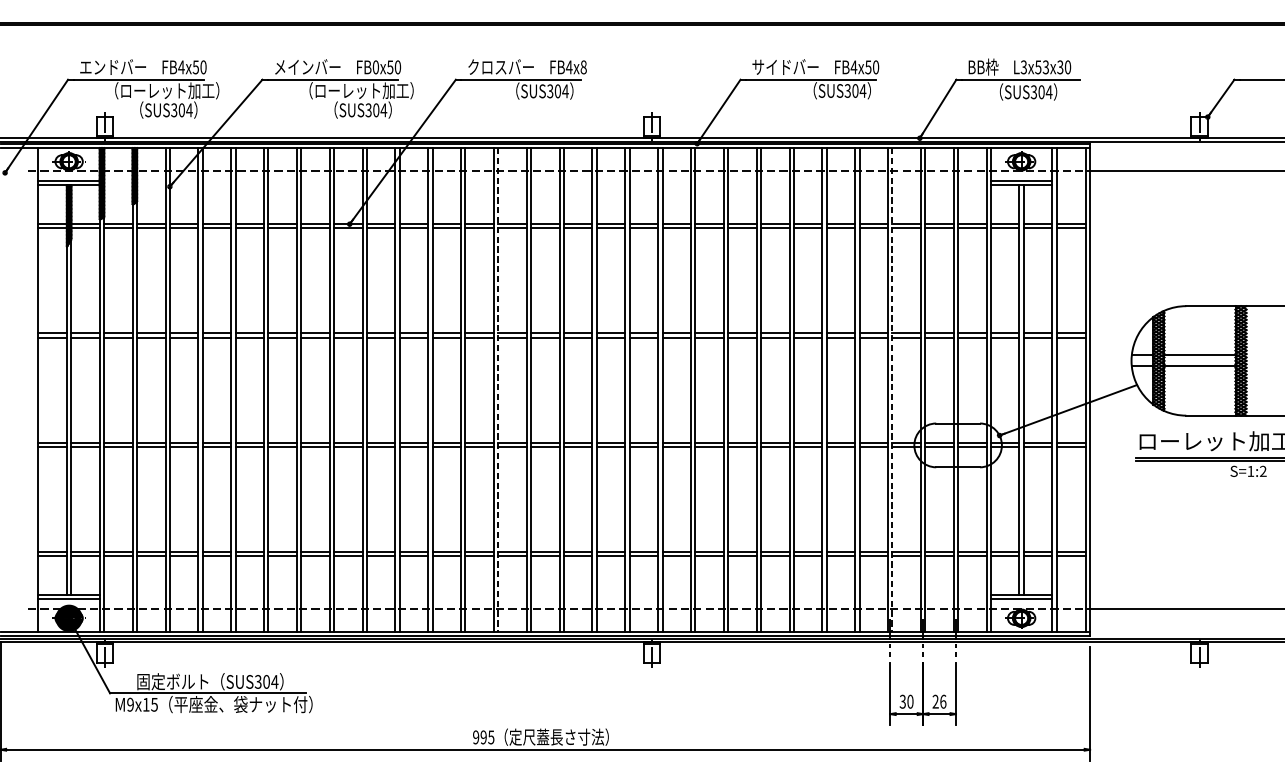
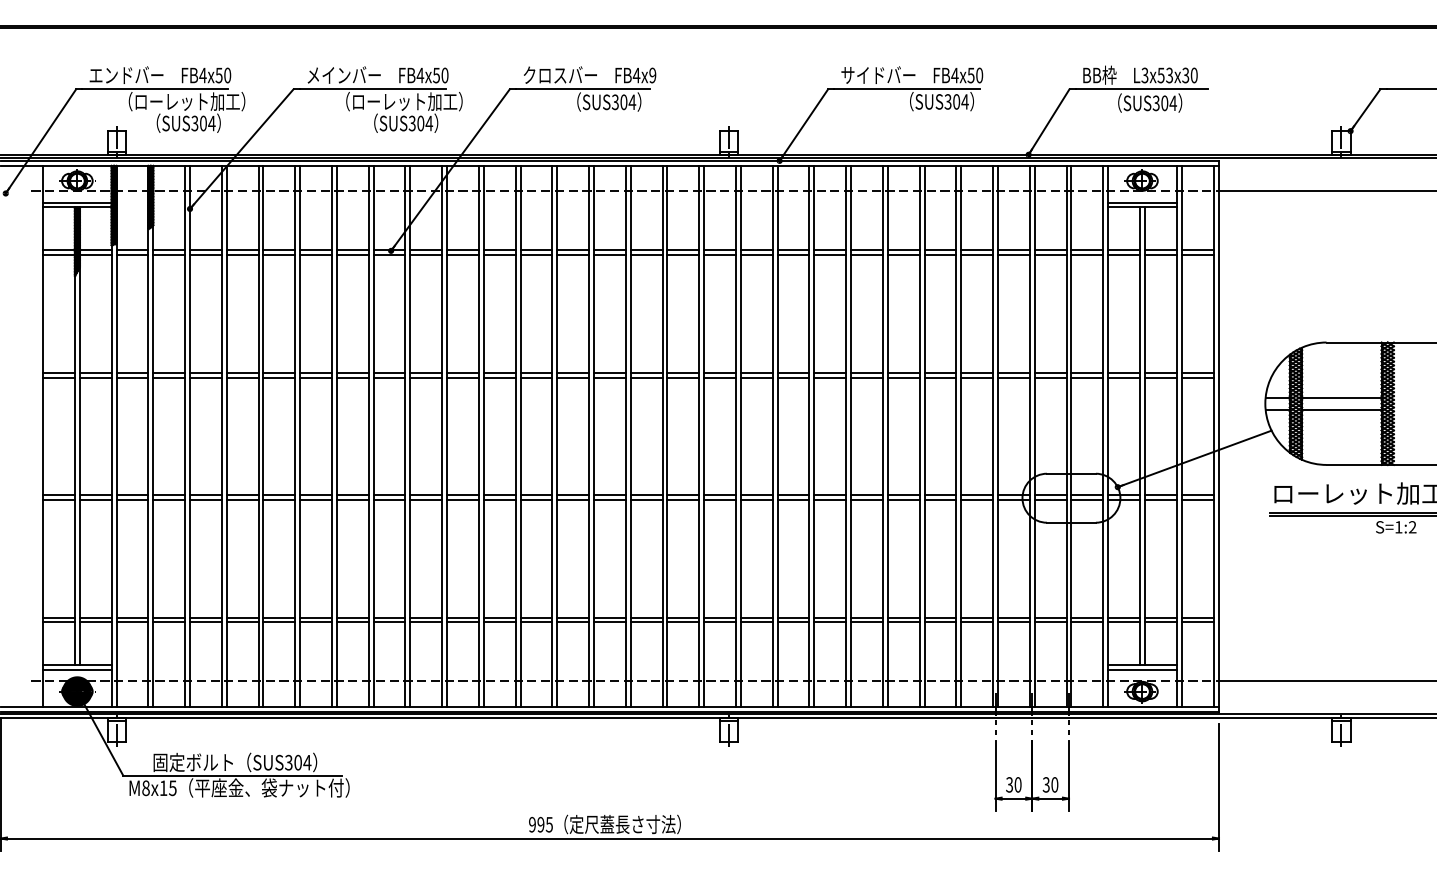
text: (375, 67) -> (420, 75), FB0x50 -> FB4x50
text: (583, 67) -> (652, 75), FB4x8 -> FB4x9
line: (498, 390) -> (557, 436), dashed -> solid
line: (892, 390) -> (998, 436), dashed -> solid
text: (939, 701) -> (1050, 784), 26 -> 30
text: (130, 705) -> (145, 788), M9x15 -> M8x15

